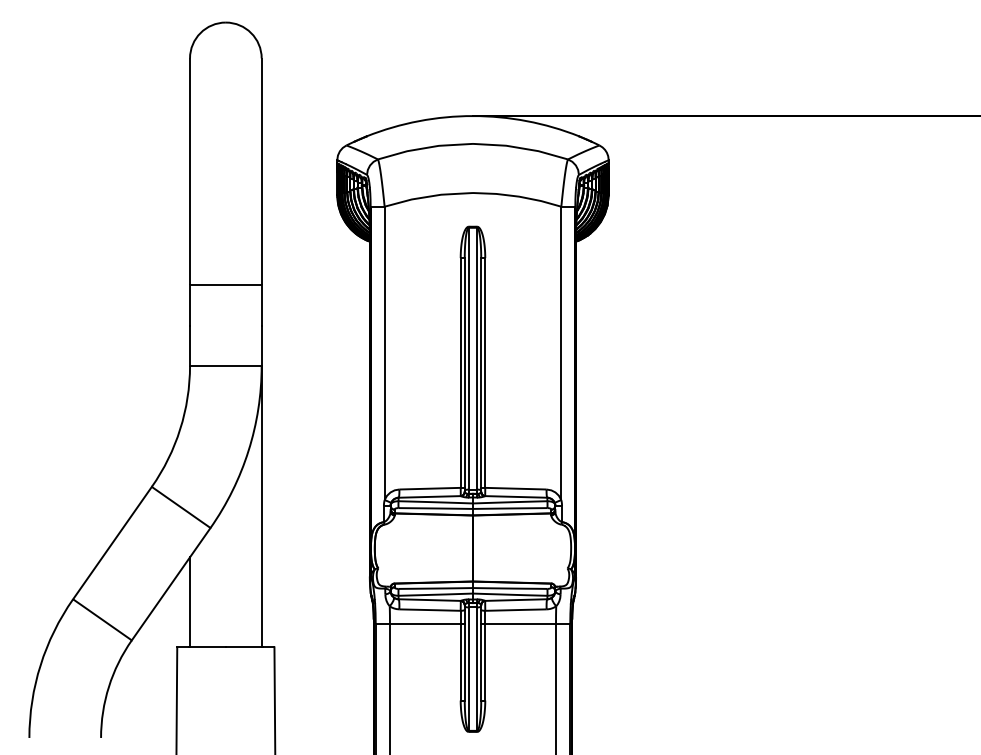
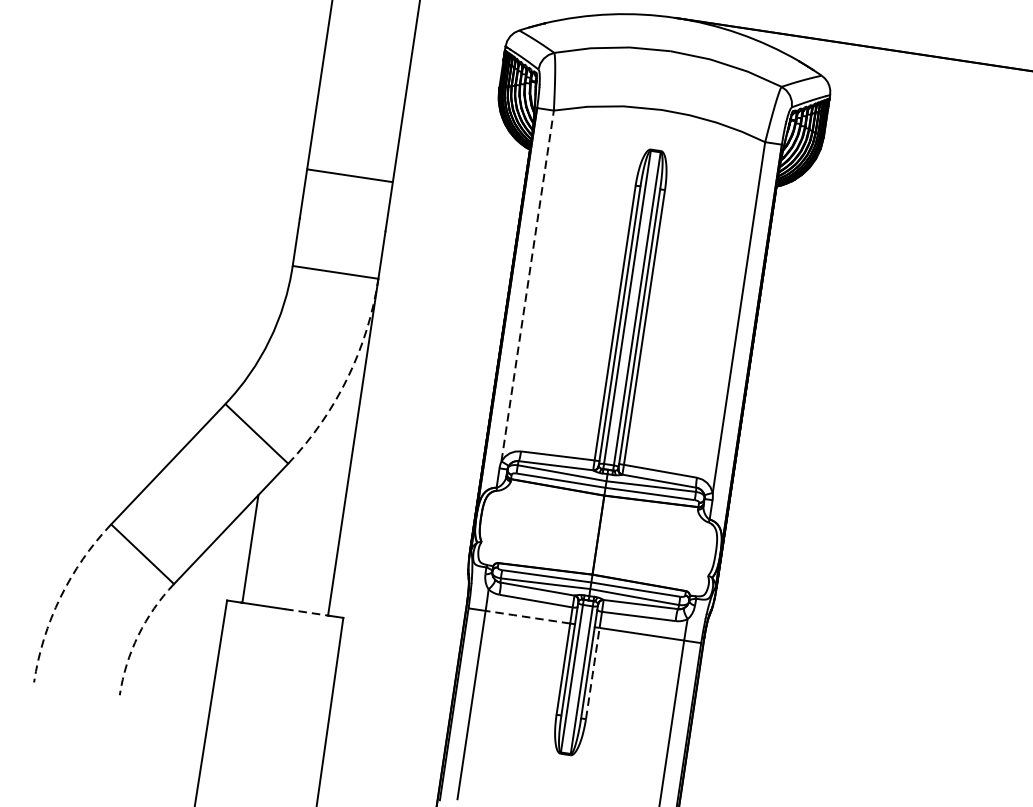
line: (384, 353) -> (527, 286), solid -> dashed
arc: (248, 450) -> (347, 377), solid -> dashed
line: (425, 624) -> (528, 617), solid -> dashed
line: (244, 647) -> (307, 612), solid -> dashed
line: (485, 661) -> (593, 672), solid -> dashed
arc: (40, 665) -> (60, 597), solid -> dashed
arc: (108, 686) -> (137, 635), solid -> dashed

